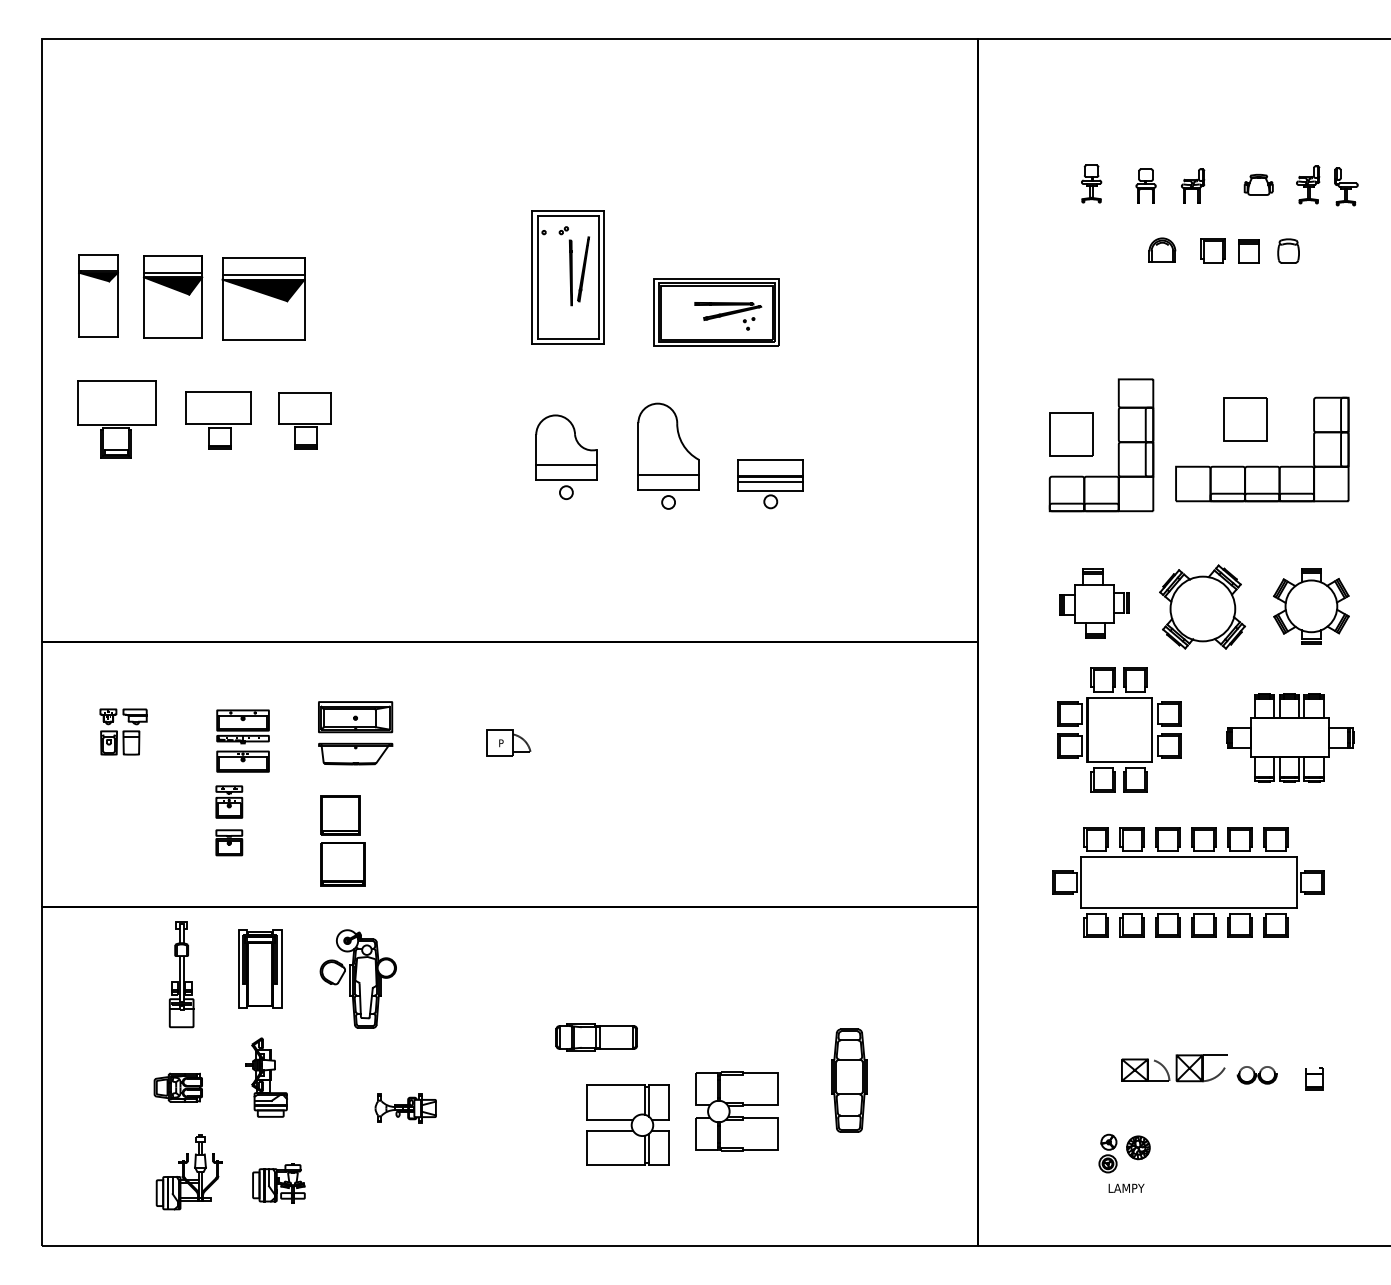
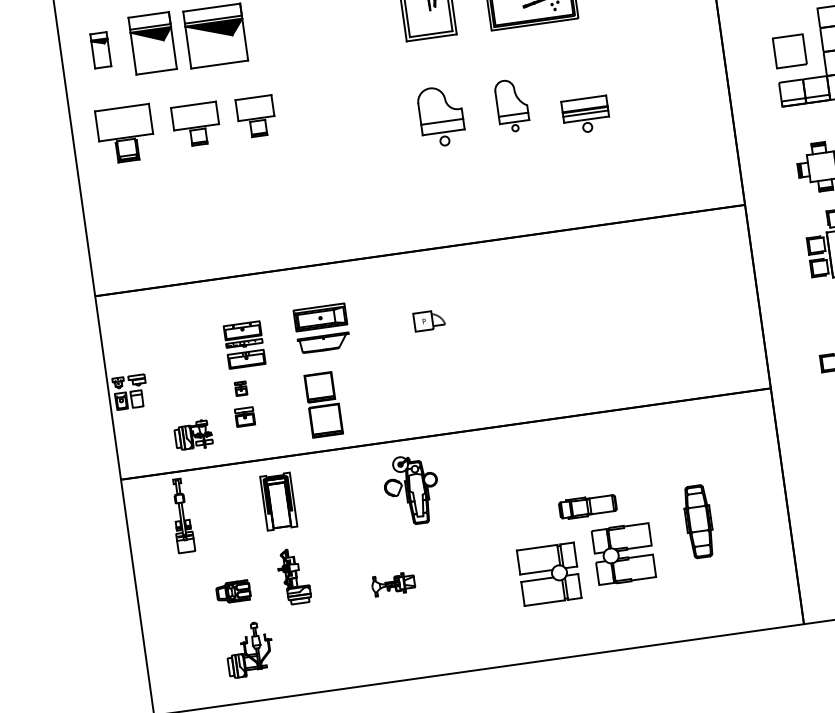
part: (98, 295) -> (100, 49), size x0.6
part: (668, 455) -> (512, 105), size x0.7
part: (123, 731) -> (130, 391), moved
part: (229, 801) -> (241, 388), size x0.6
part: (181, 974) -> (181, 515), moved
part: (357, 978) -> (411, 489), moved
part: (596, 1037) -> (587, 506), moved
part: (278, 1183) -> (193, 435), moved

